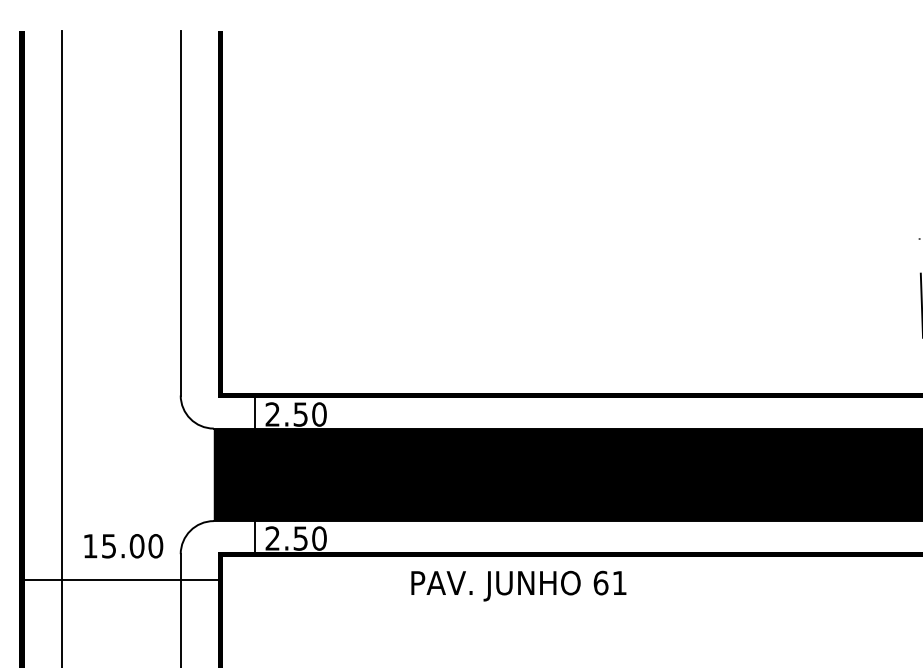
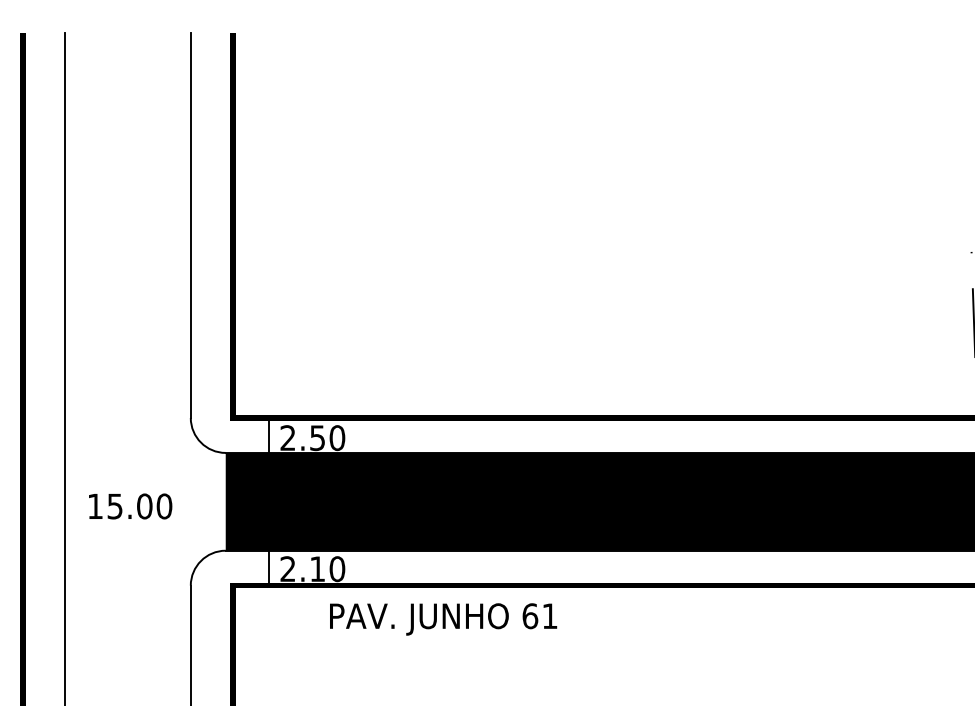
text: (300, 538) -> (317, 569), 2.50 -> 2.10
text: (123, 546) -> (130, 506), moved
line: (121, 580) -> (128, 613), removed
text: (518, 585) -> (443, 618), moved

